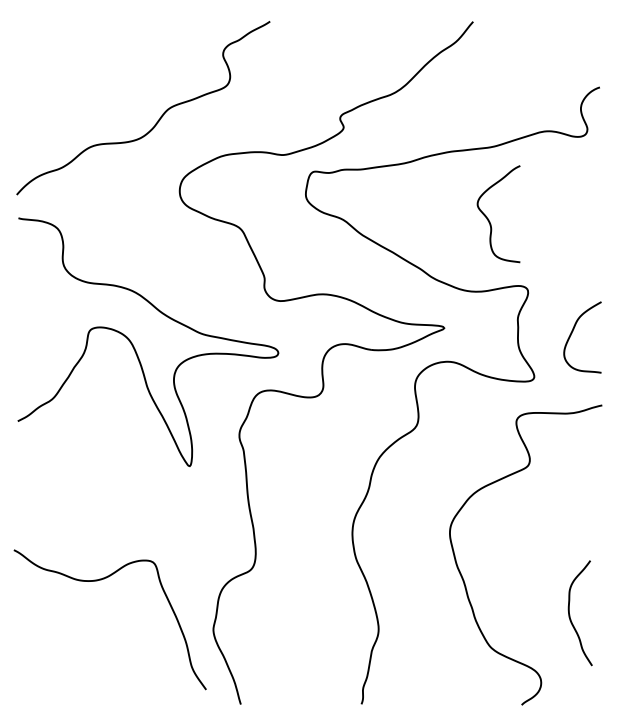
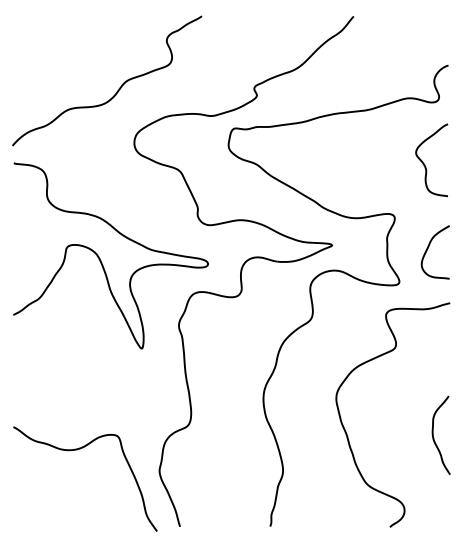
curve: (489, 219) -> (424, 164), moved
curve: (101, 580) -> (78, 449), moved
curve: (570, 614) -> (433, 436), moved

